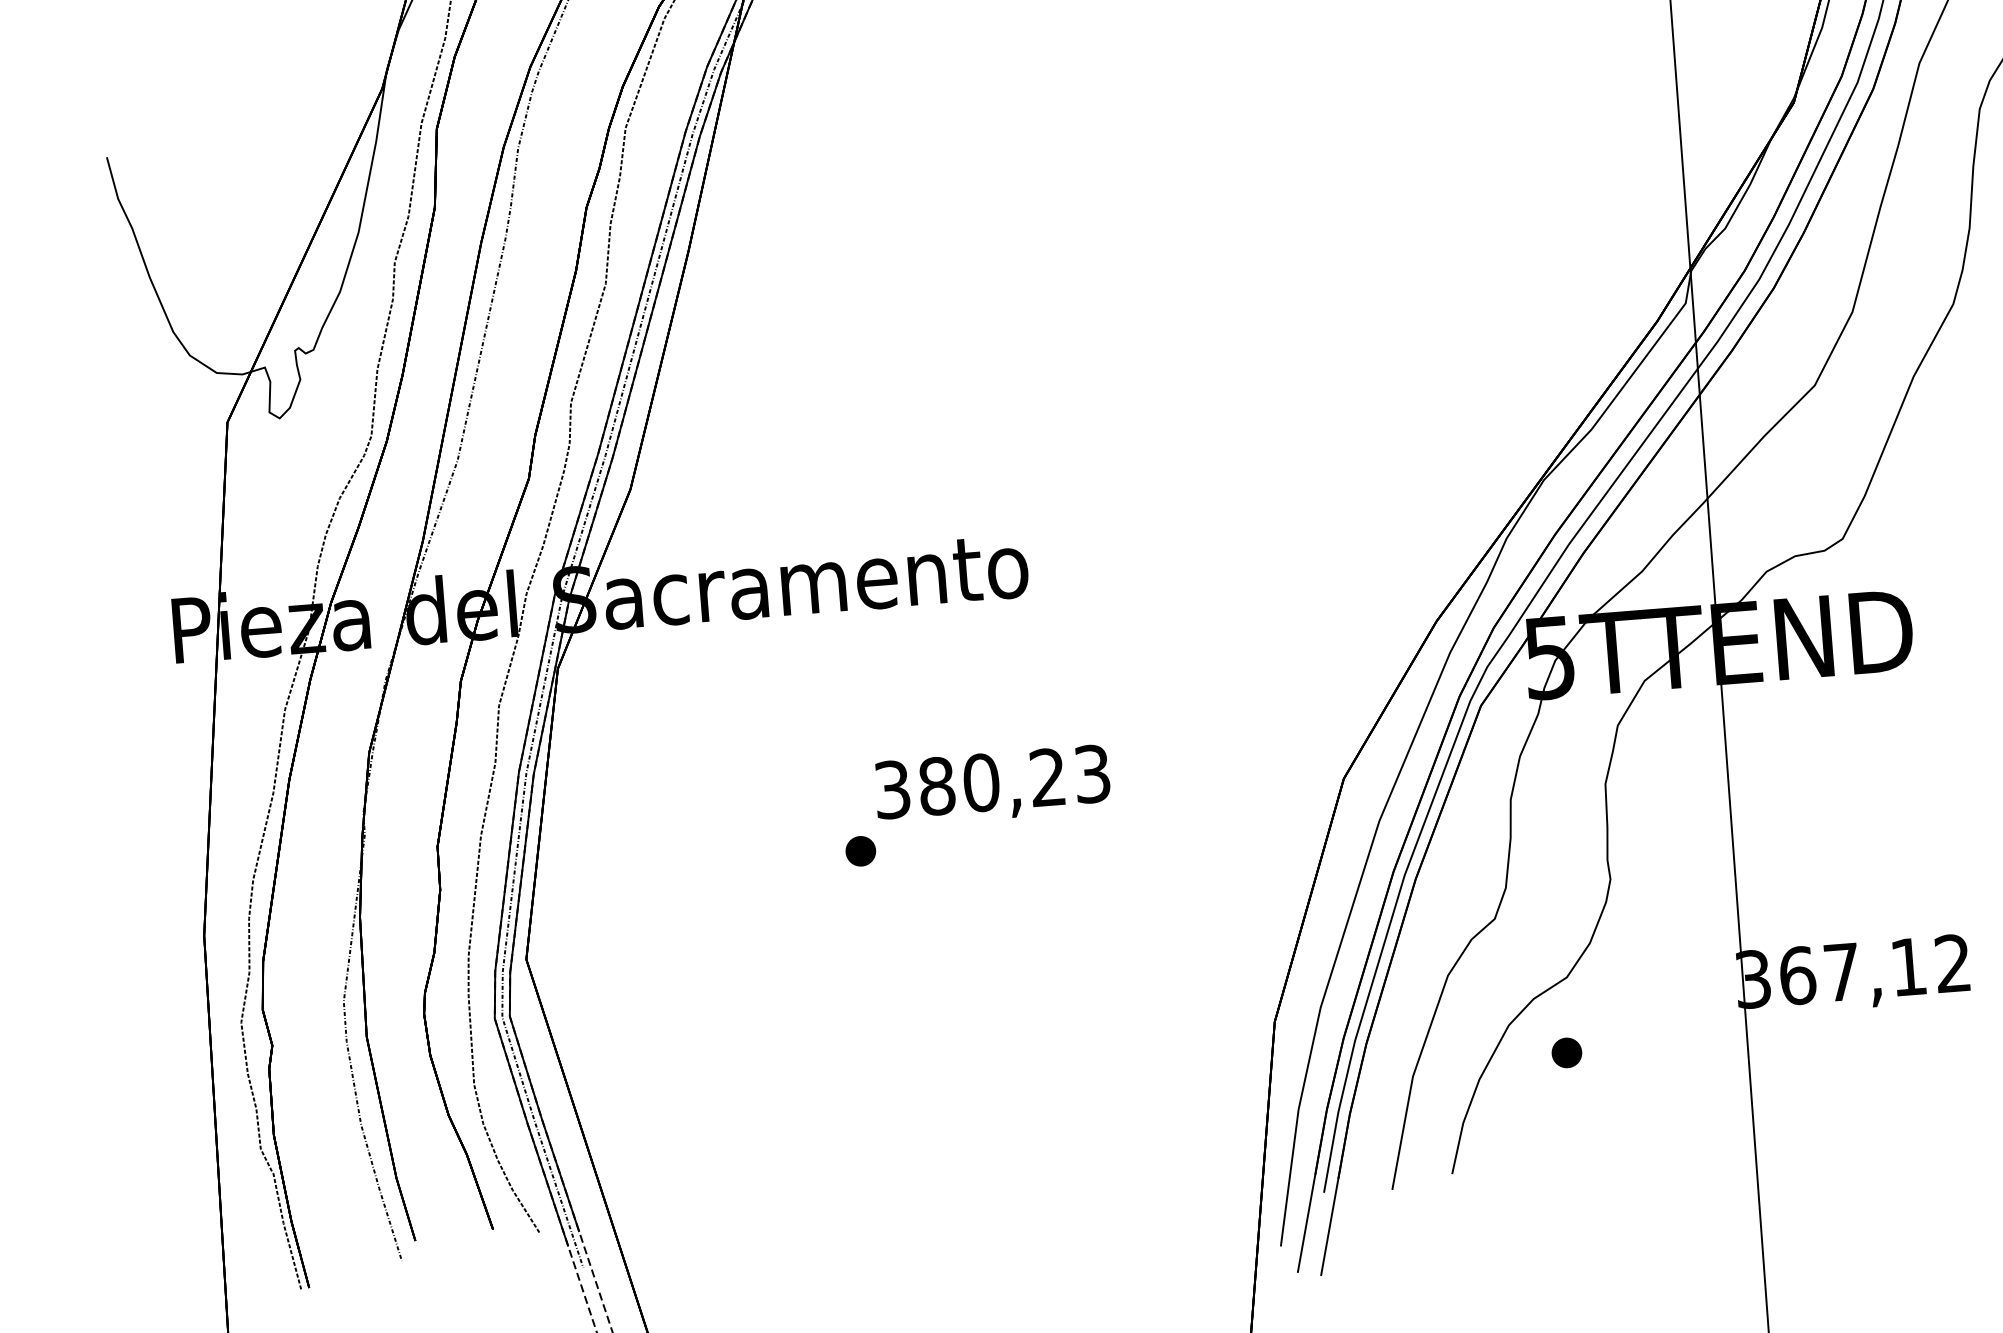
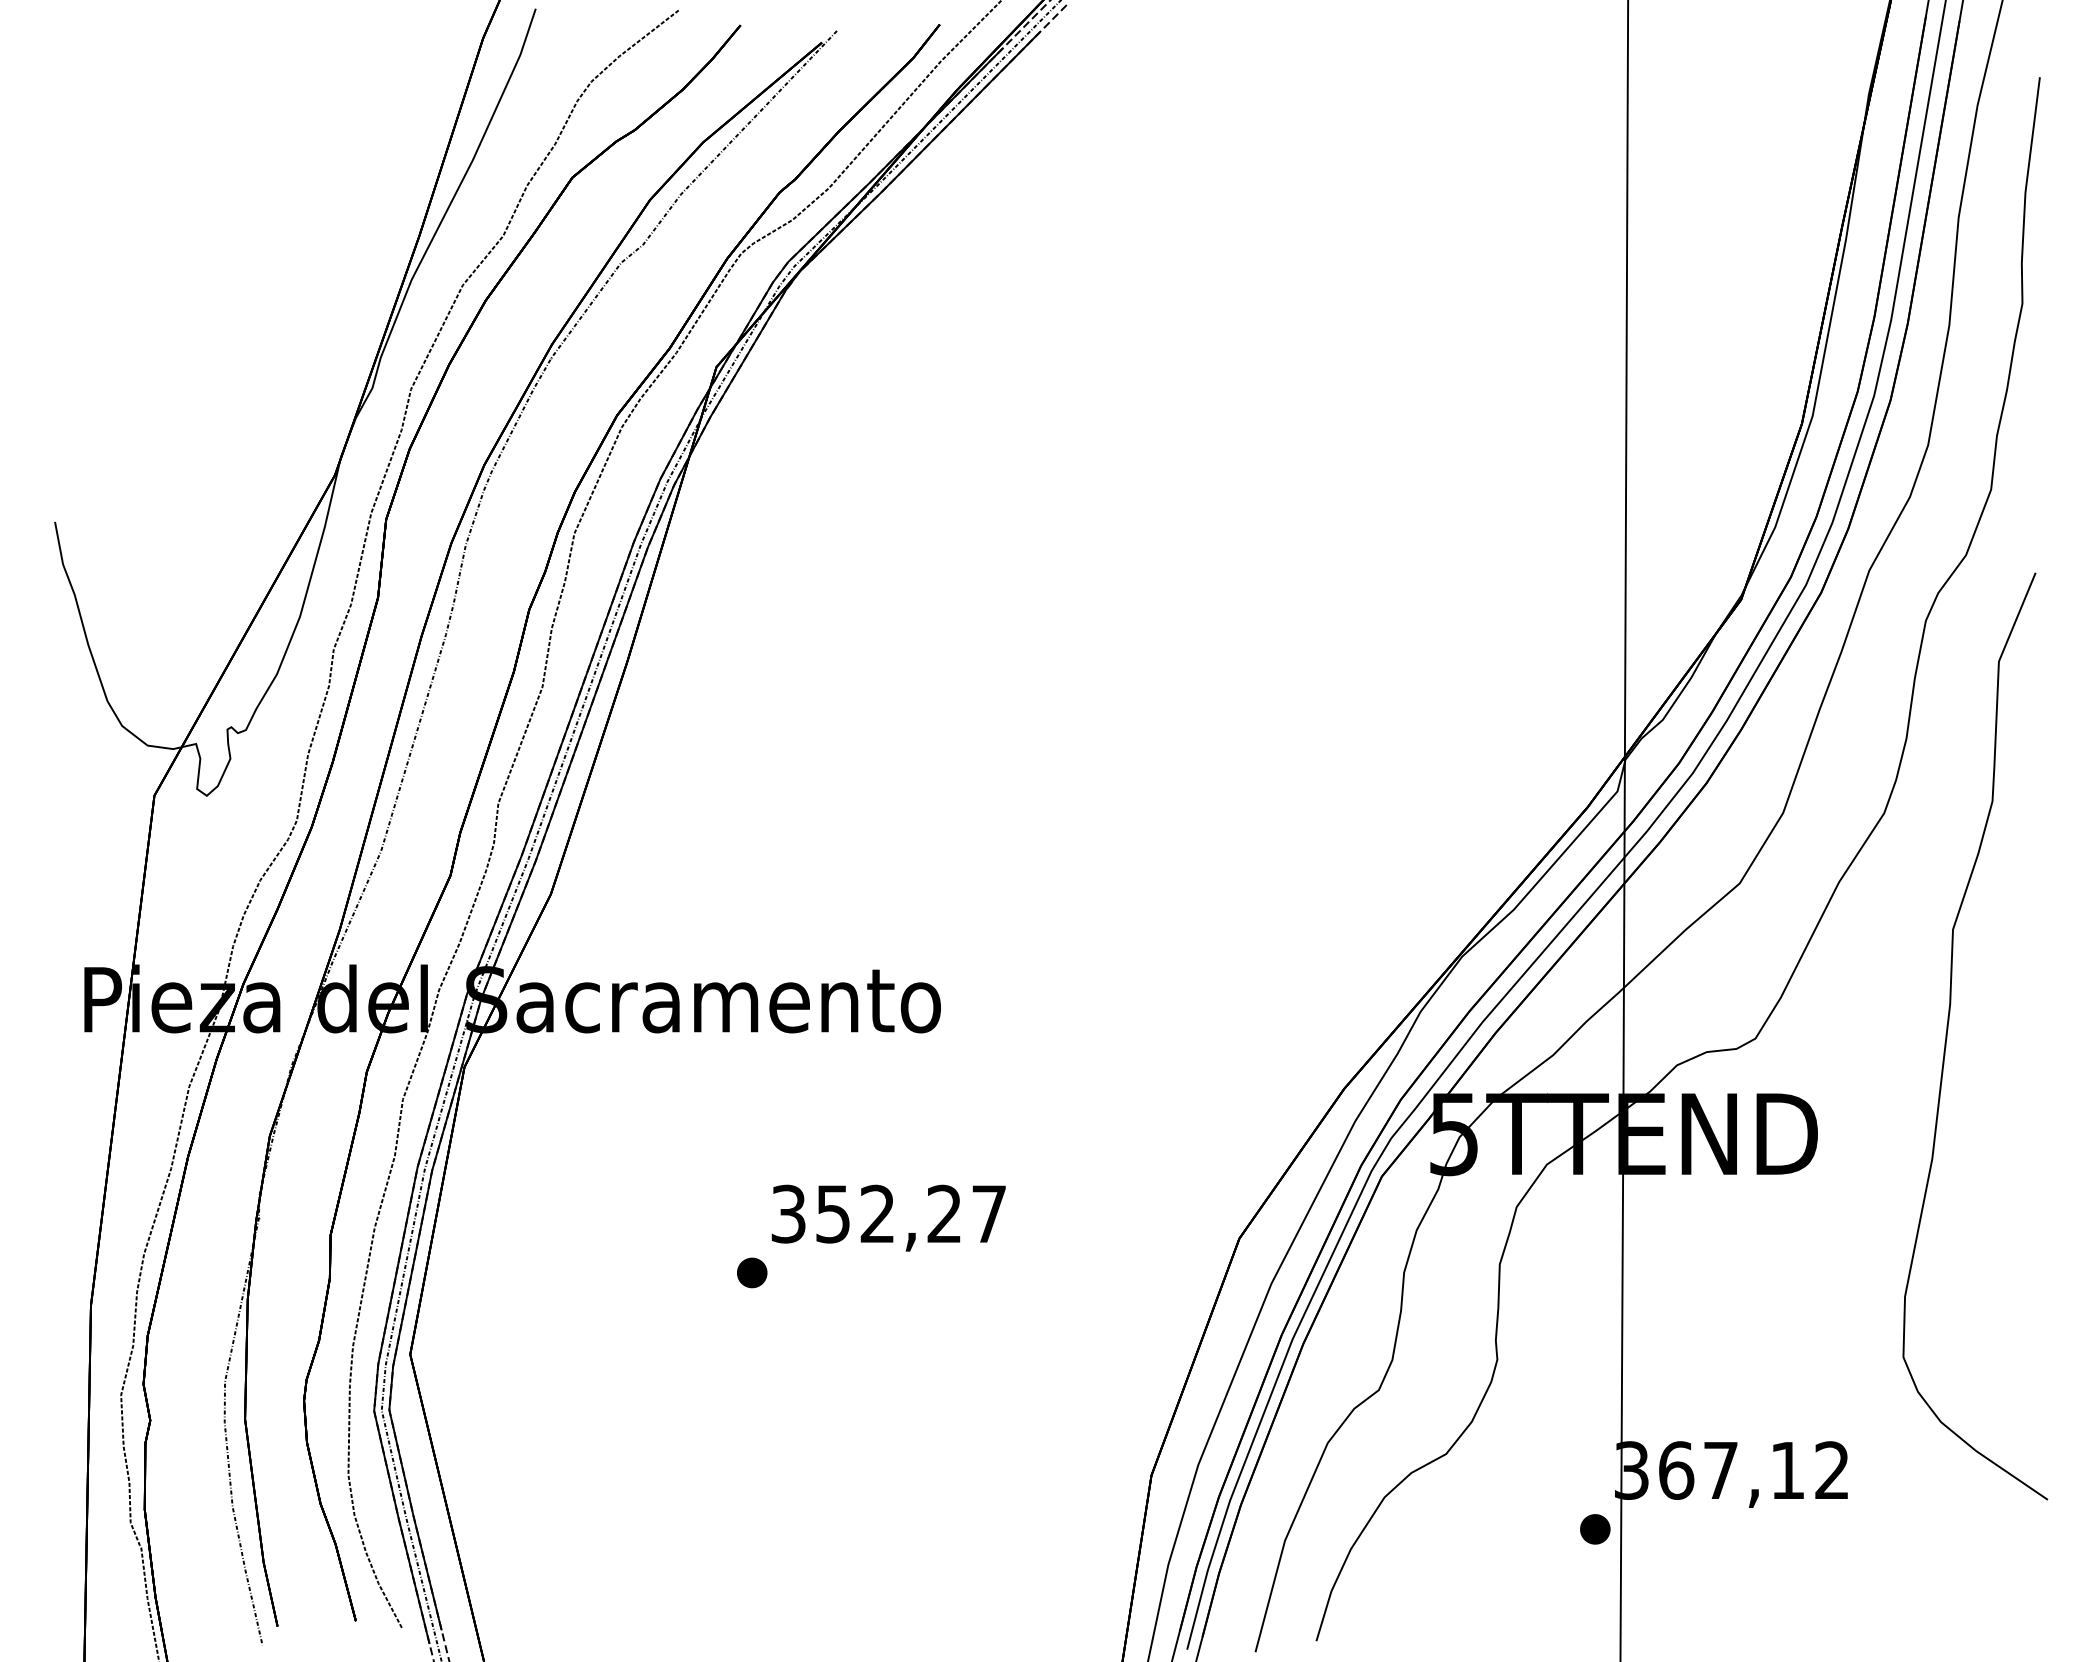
text: (1013, 779) -> (910, 1213), 380,23 -> 352,27
part: (1567, 1053) -> (1595, 1529), moved

